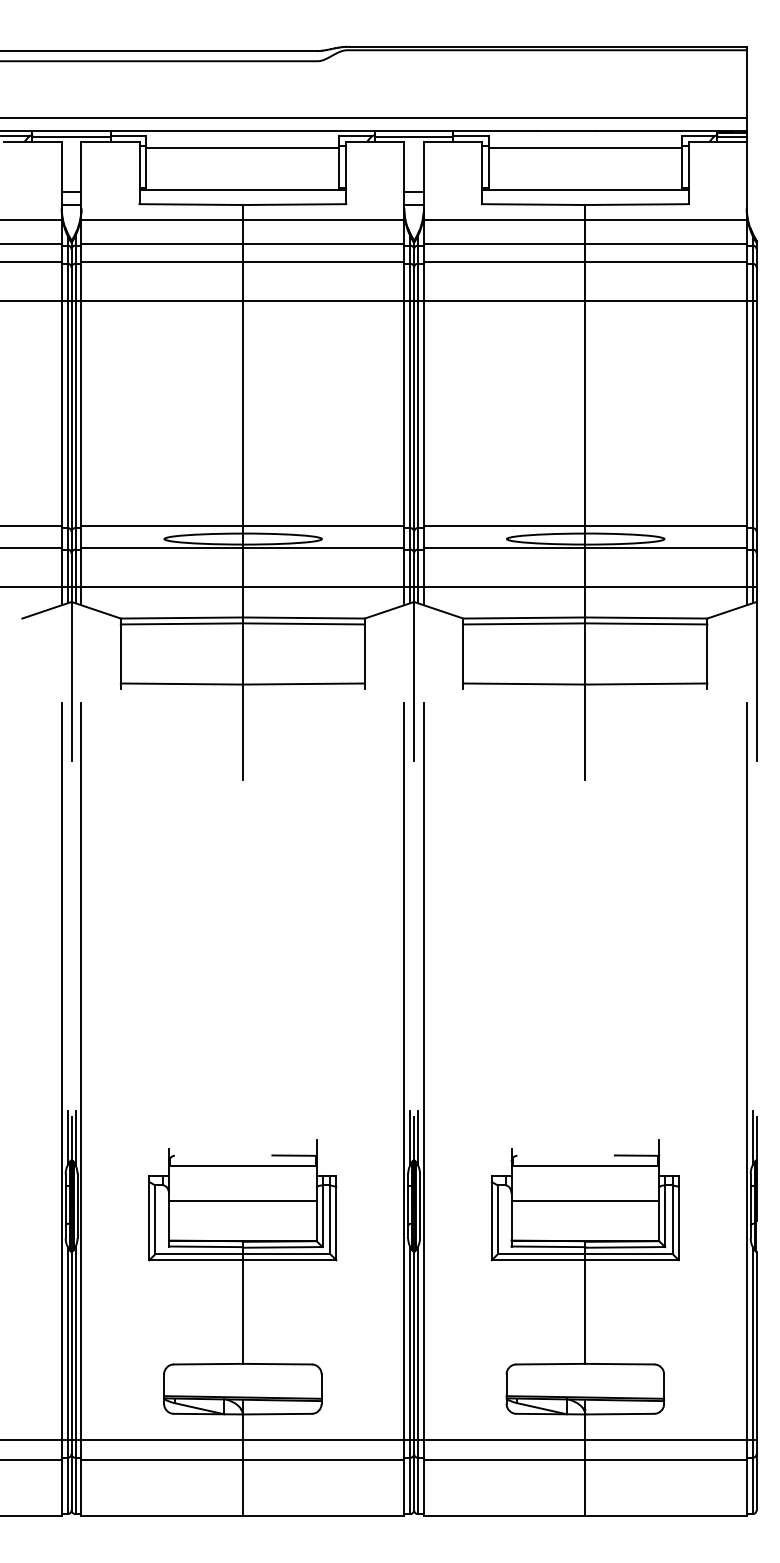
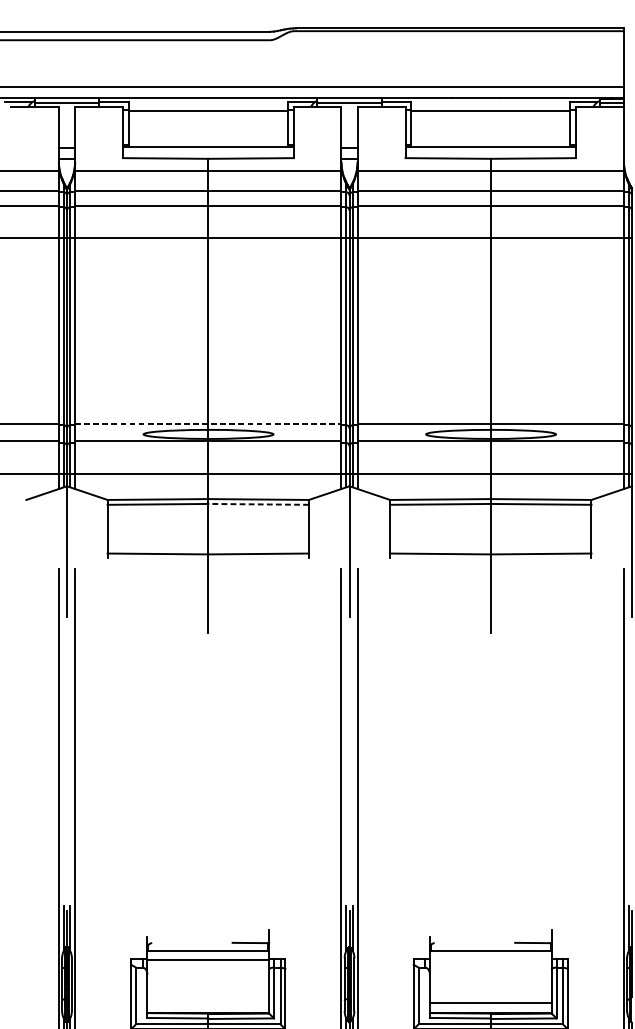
line: (243, 526) -> (208, 424), solid -> dashed
line: (303, 623) -> (258, 504), solid -> dashed
line: (242, 1201) -> (207, 960), moved
line: (585, 1201) -> (490, 1003), moved

